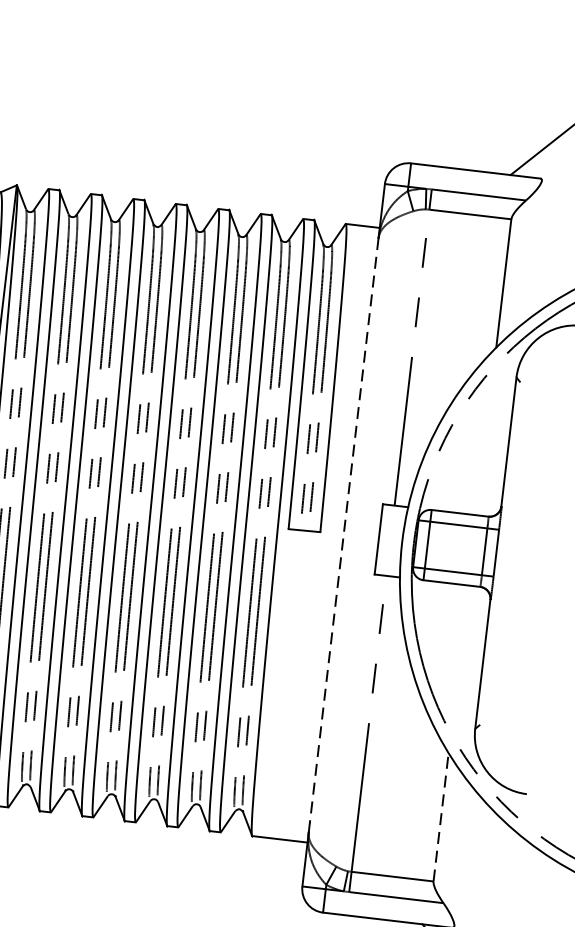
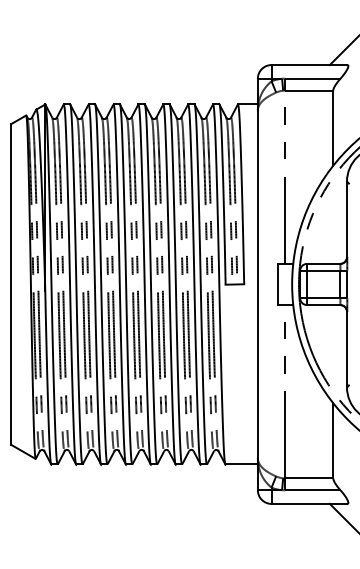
line: (343, 535) -> (257, 284), dashed -> solid
line: (441, 816) -> (333, 440), dashed -> solid

